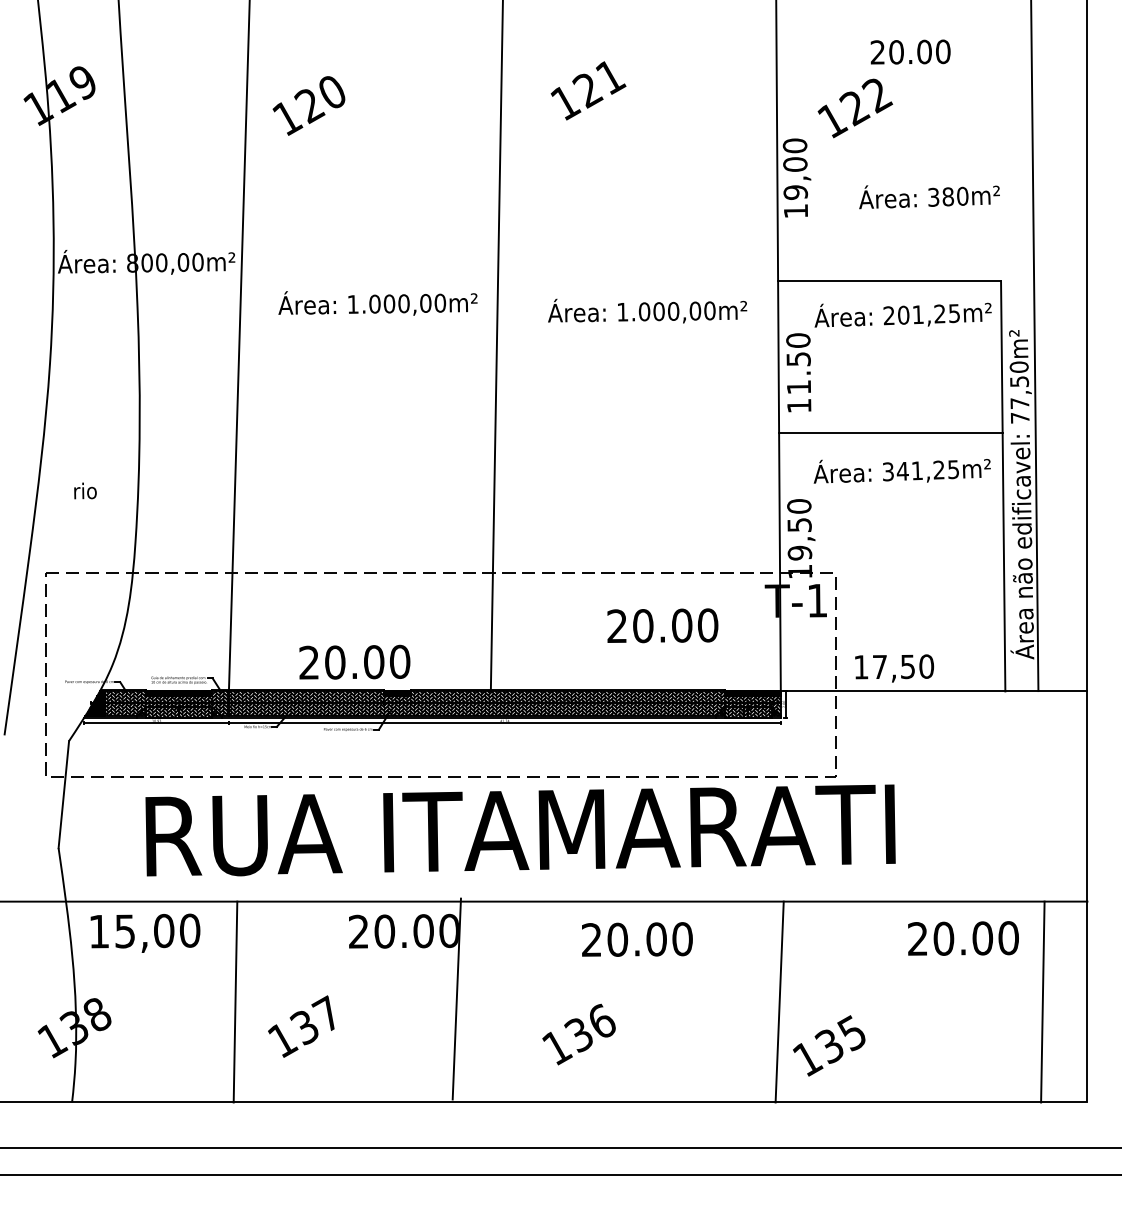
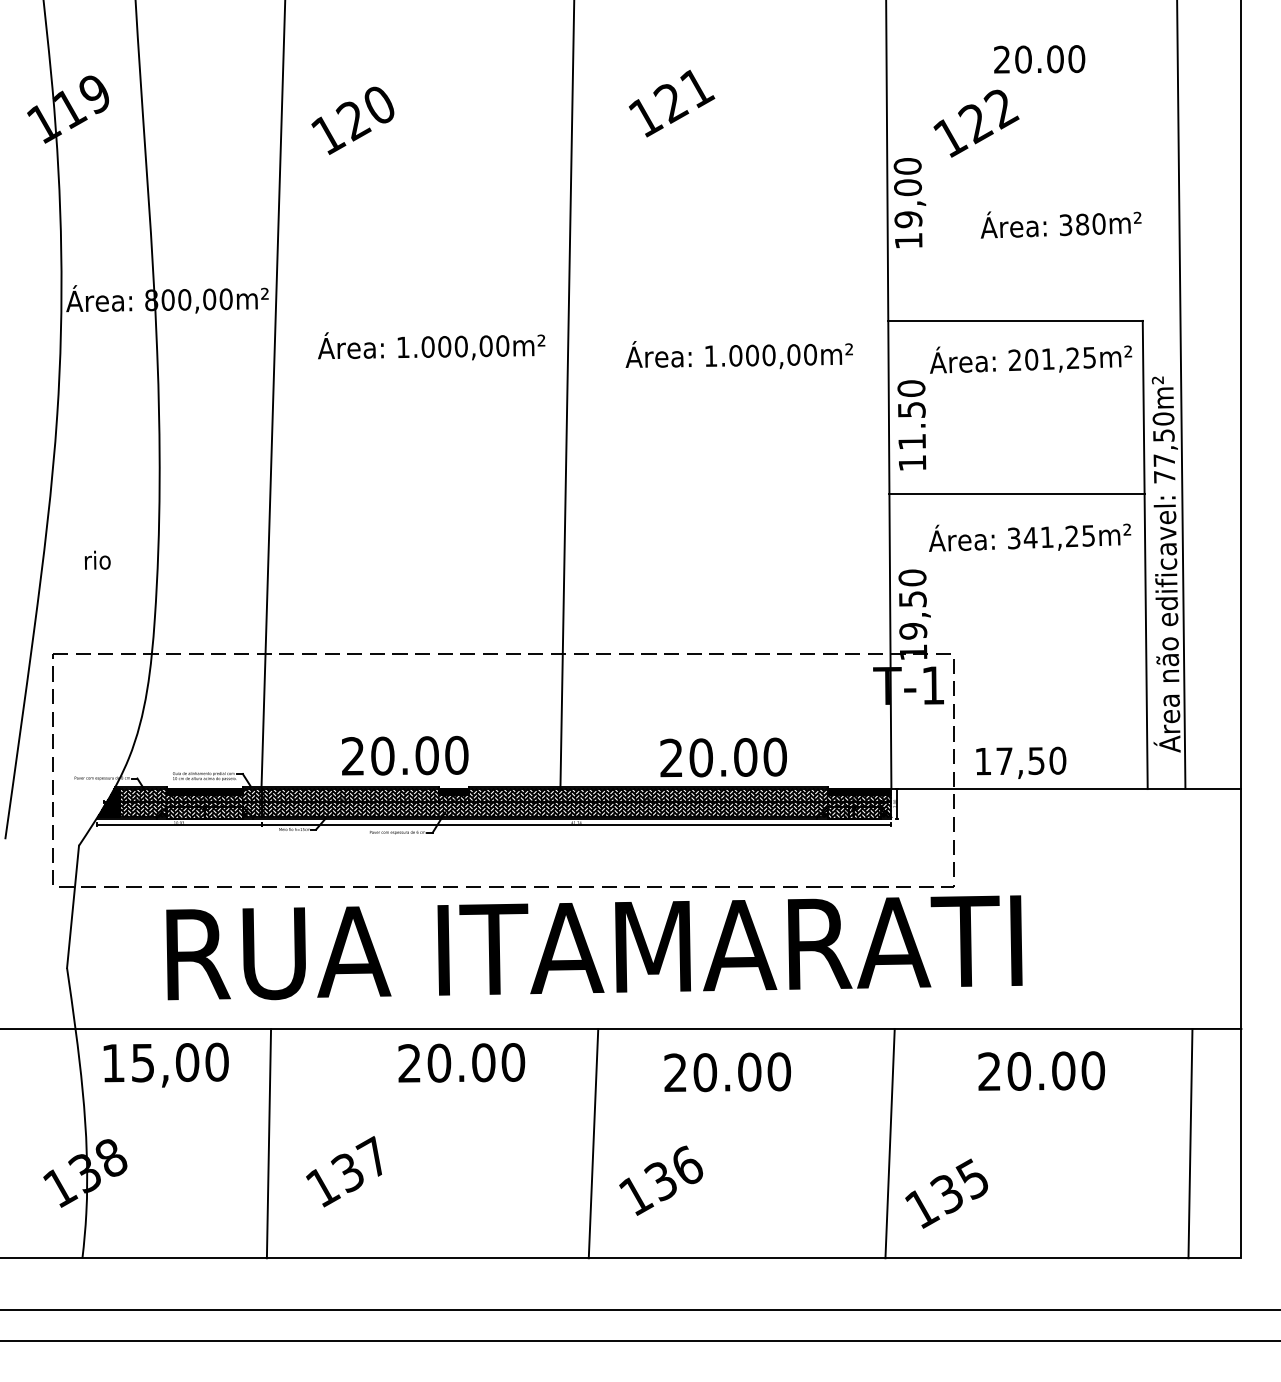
text: (662, 625) -> (723, 757), moved
text: (963, 938) -> (1041, 1071), moved
line: (456, 998) -> (593, 1142), moved

